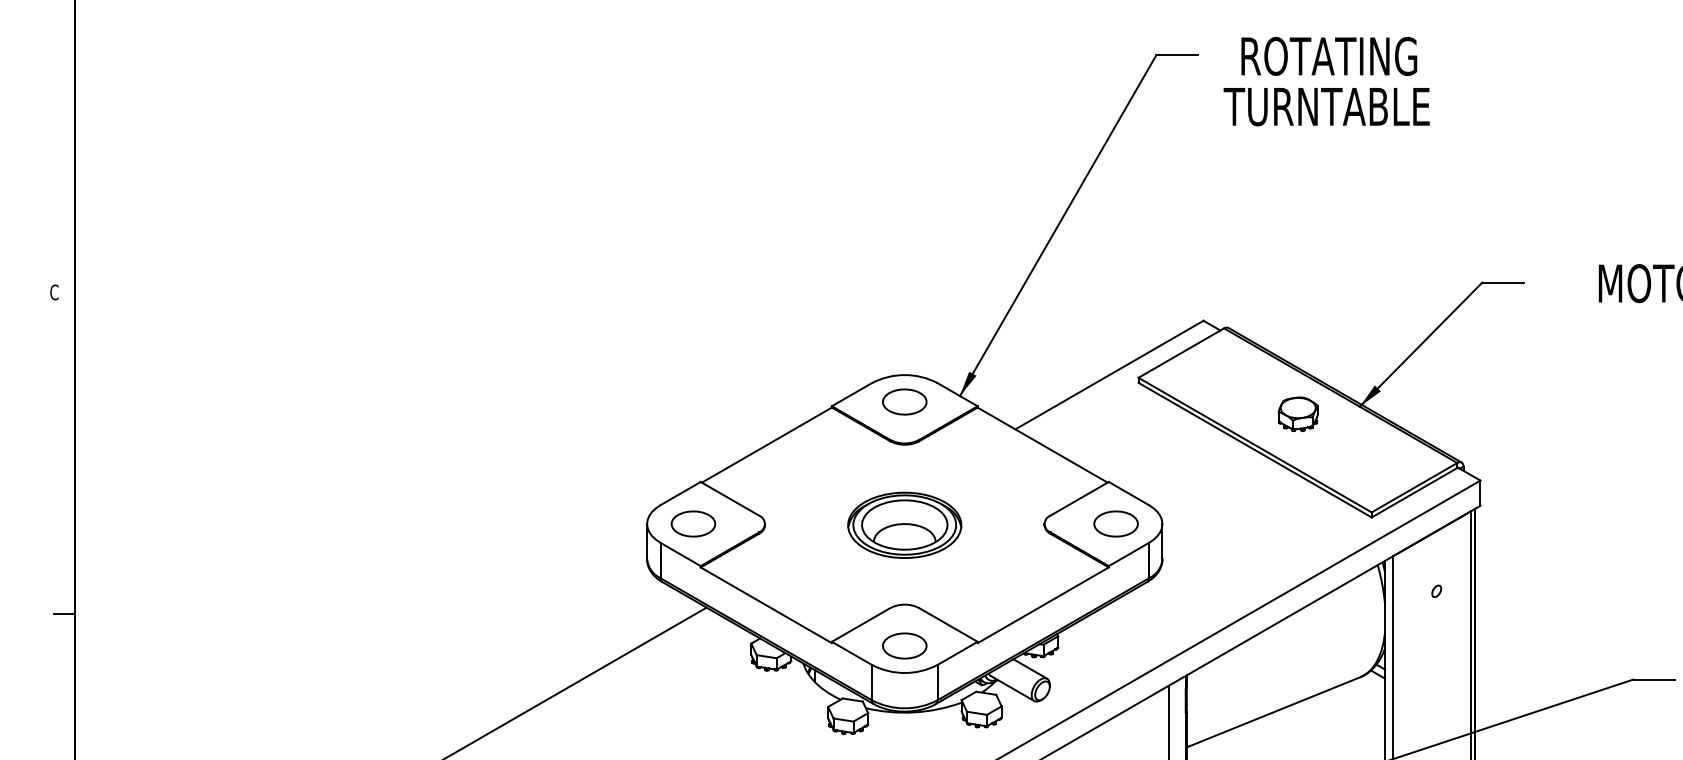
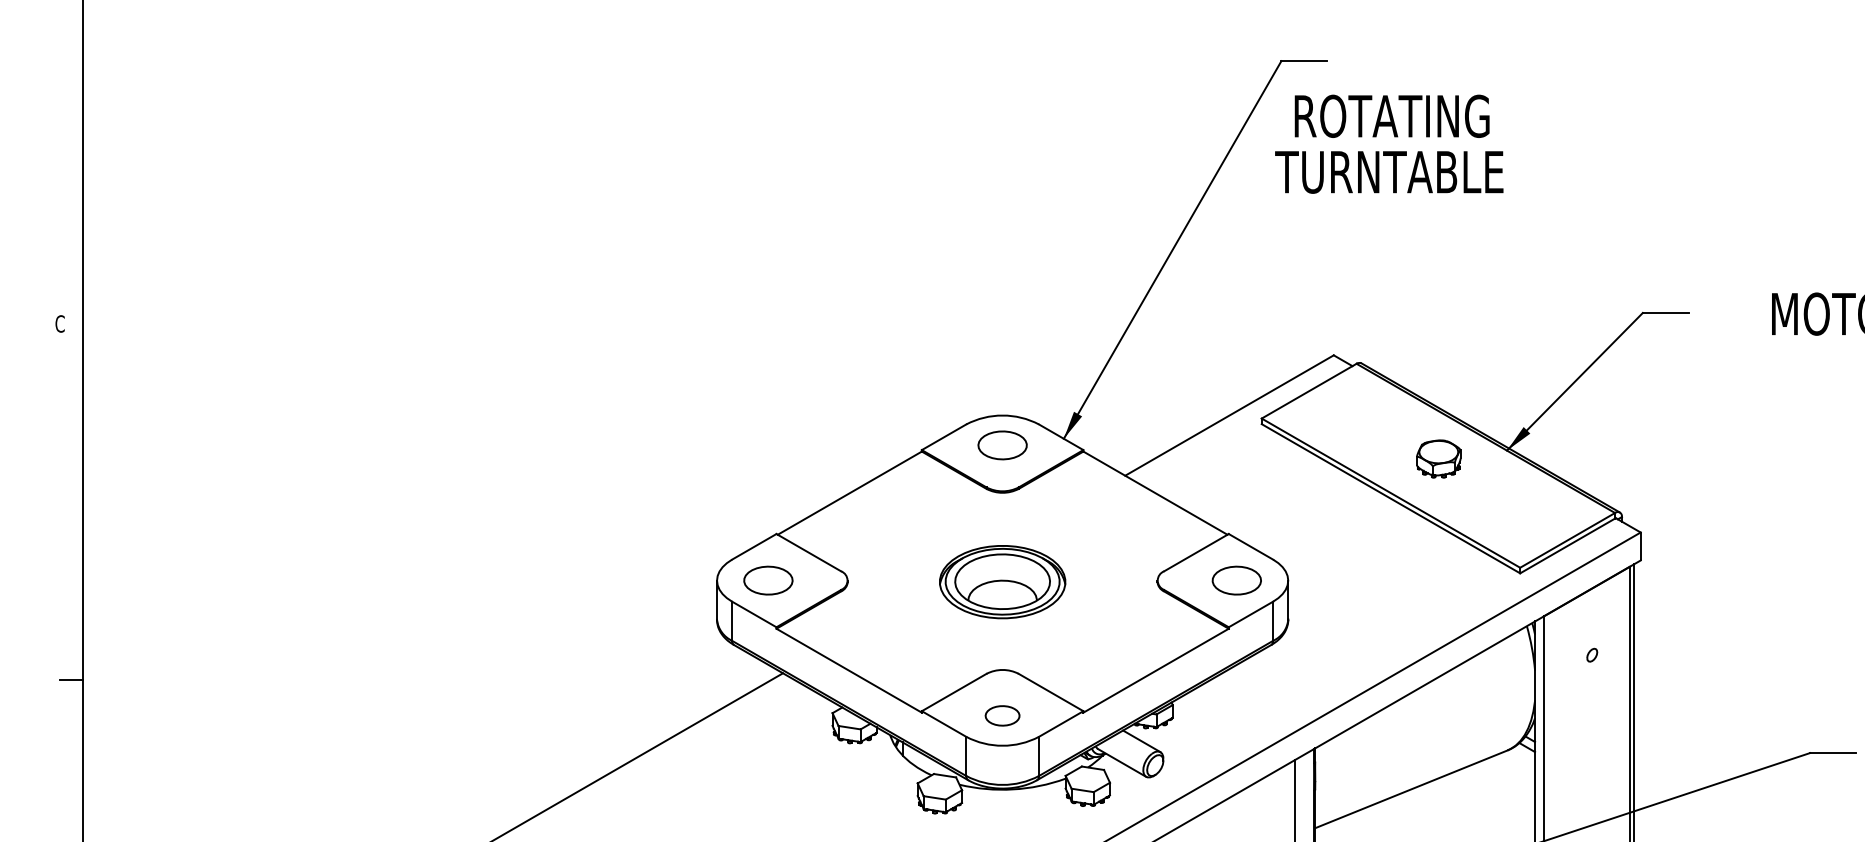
text: (1326, 80) -> (1389, 143), moved
part: (904, 645) -> (1002, 715), size x0.7

